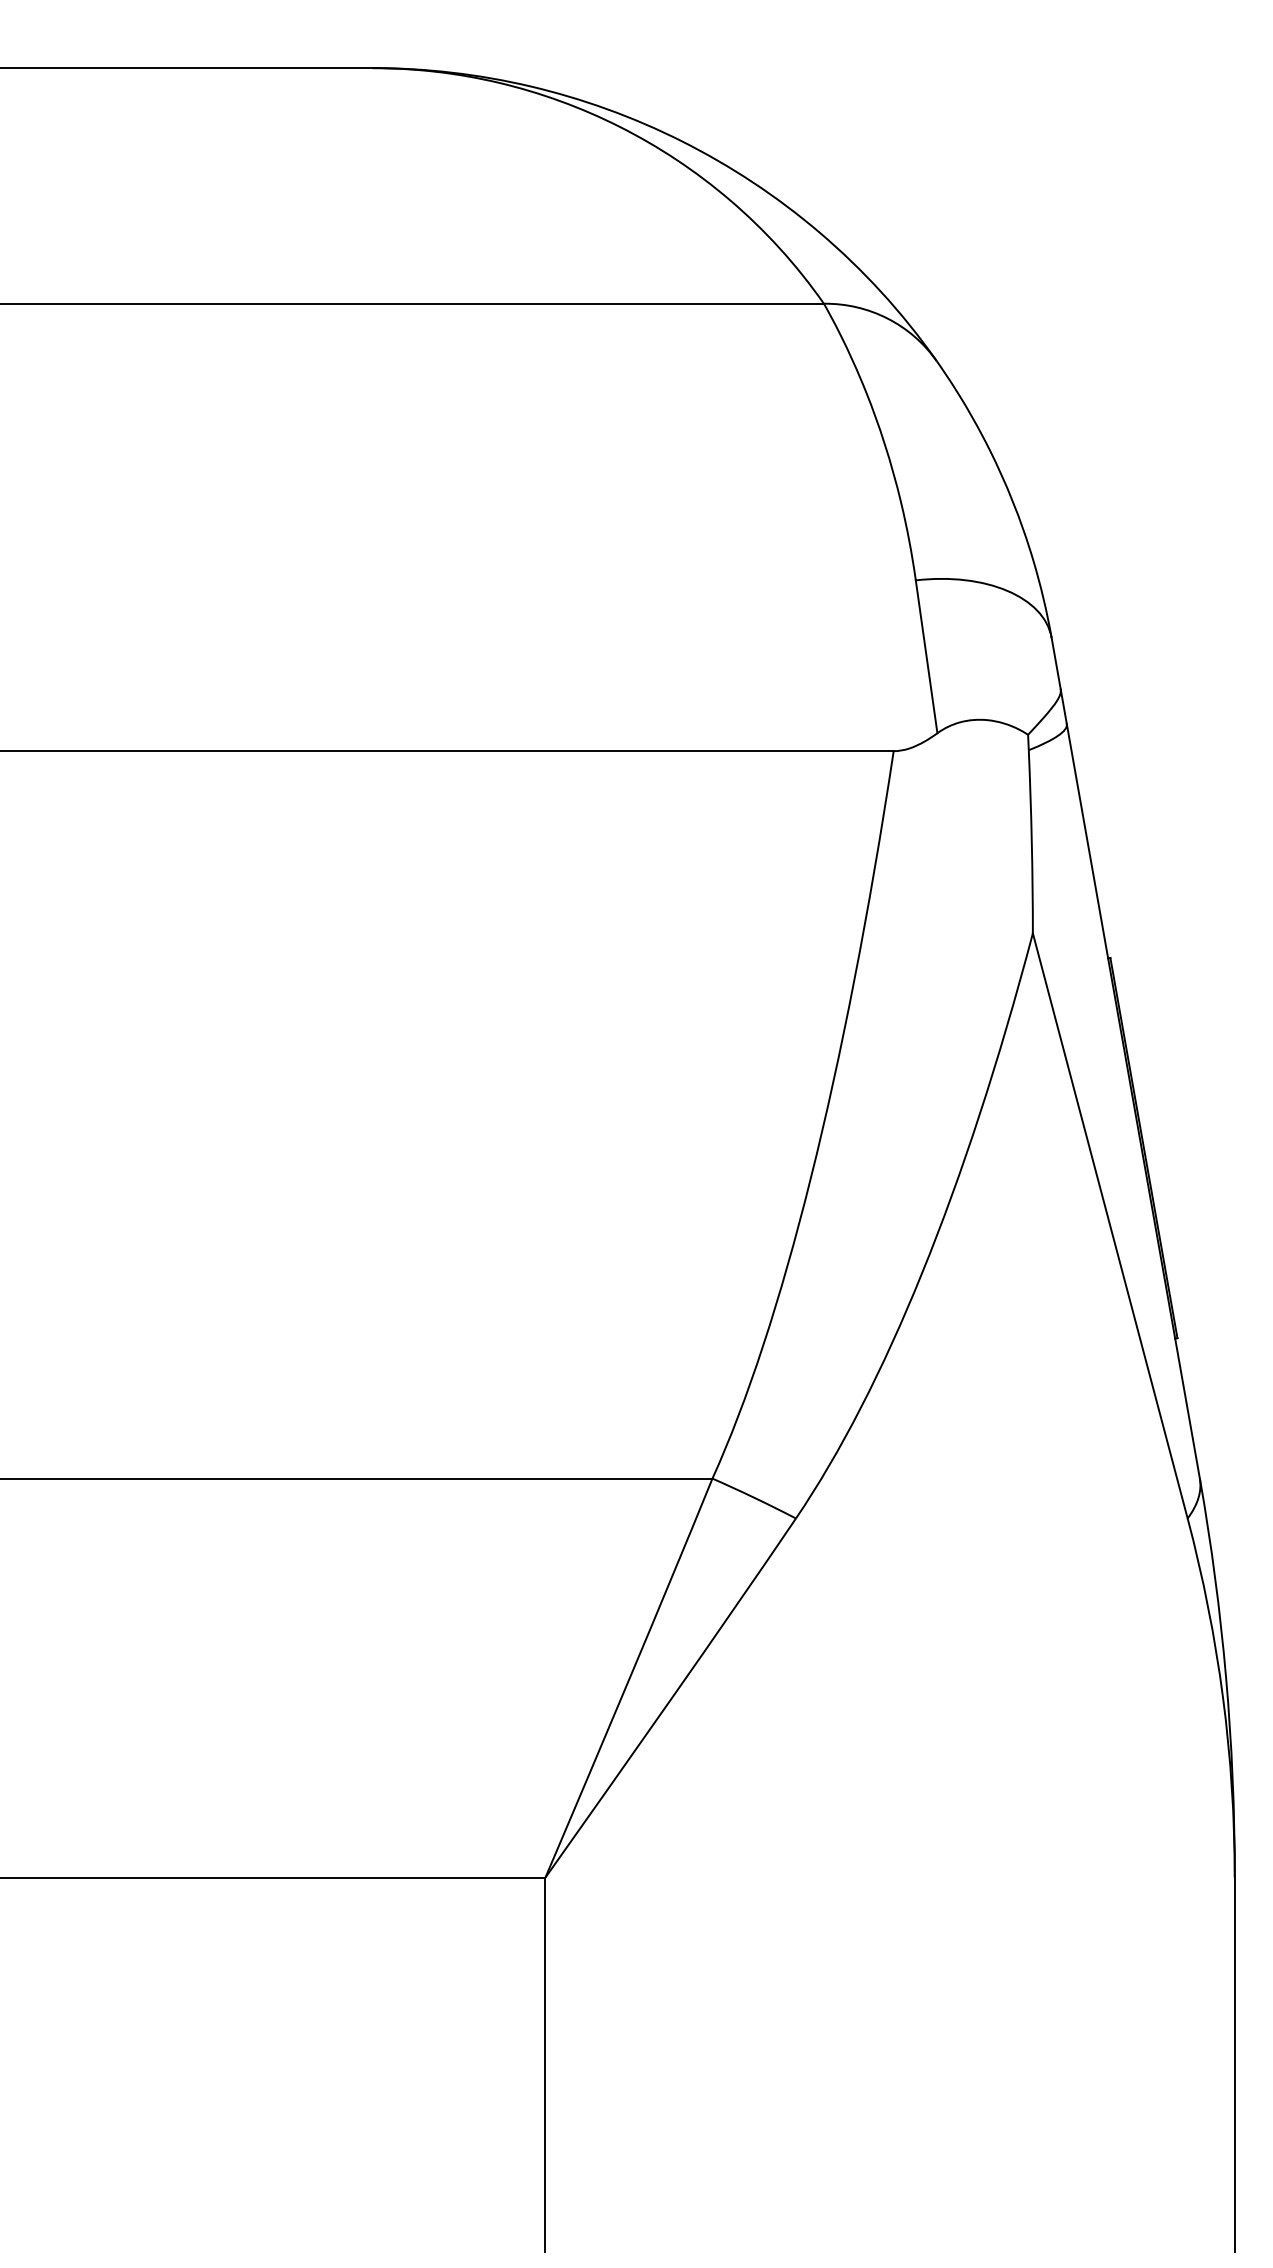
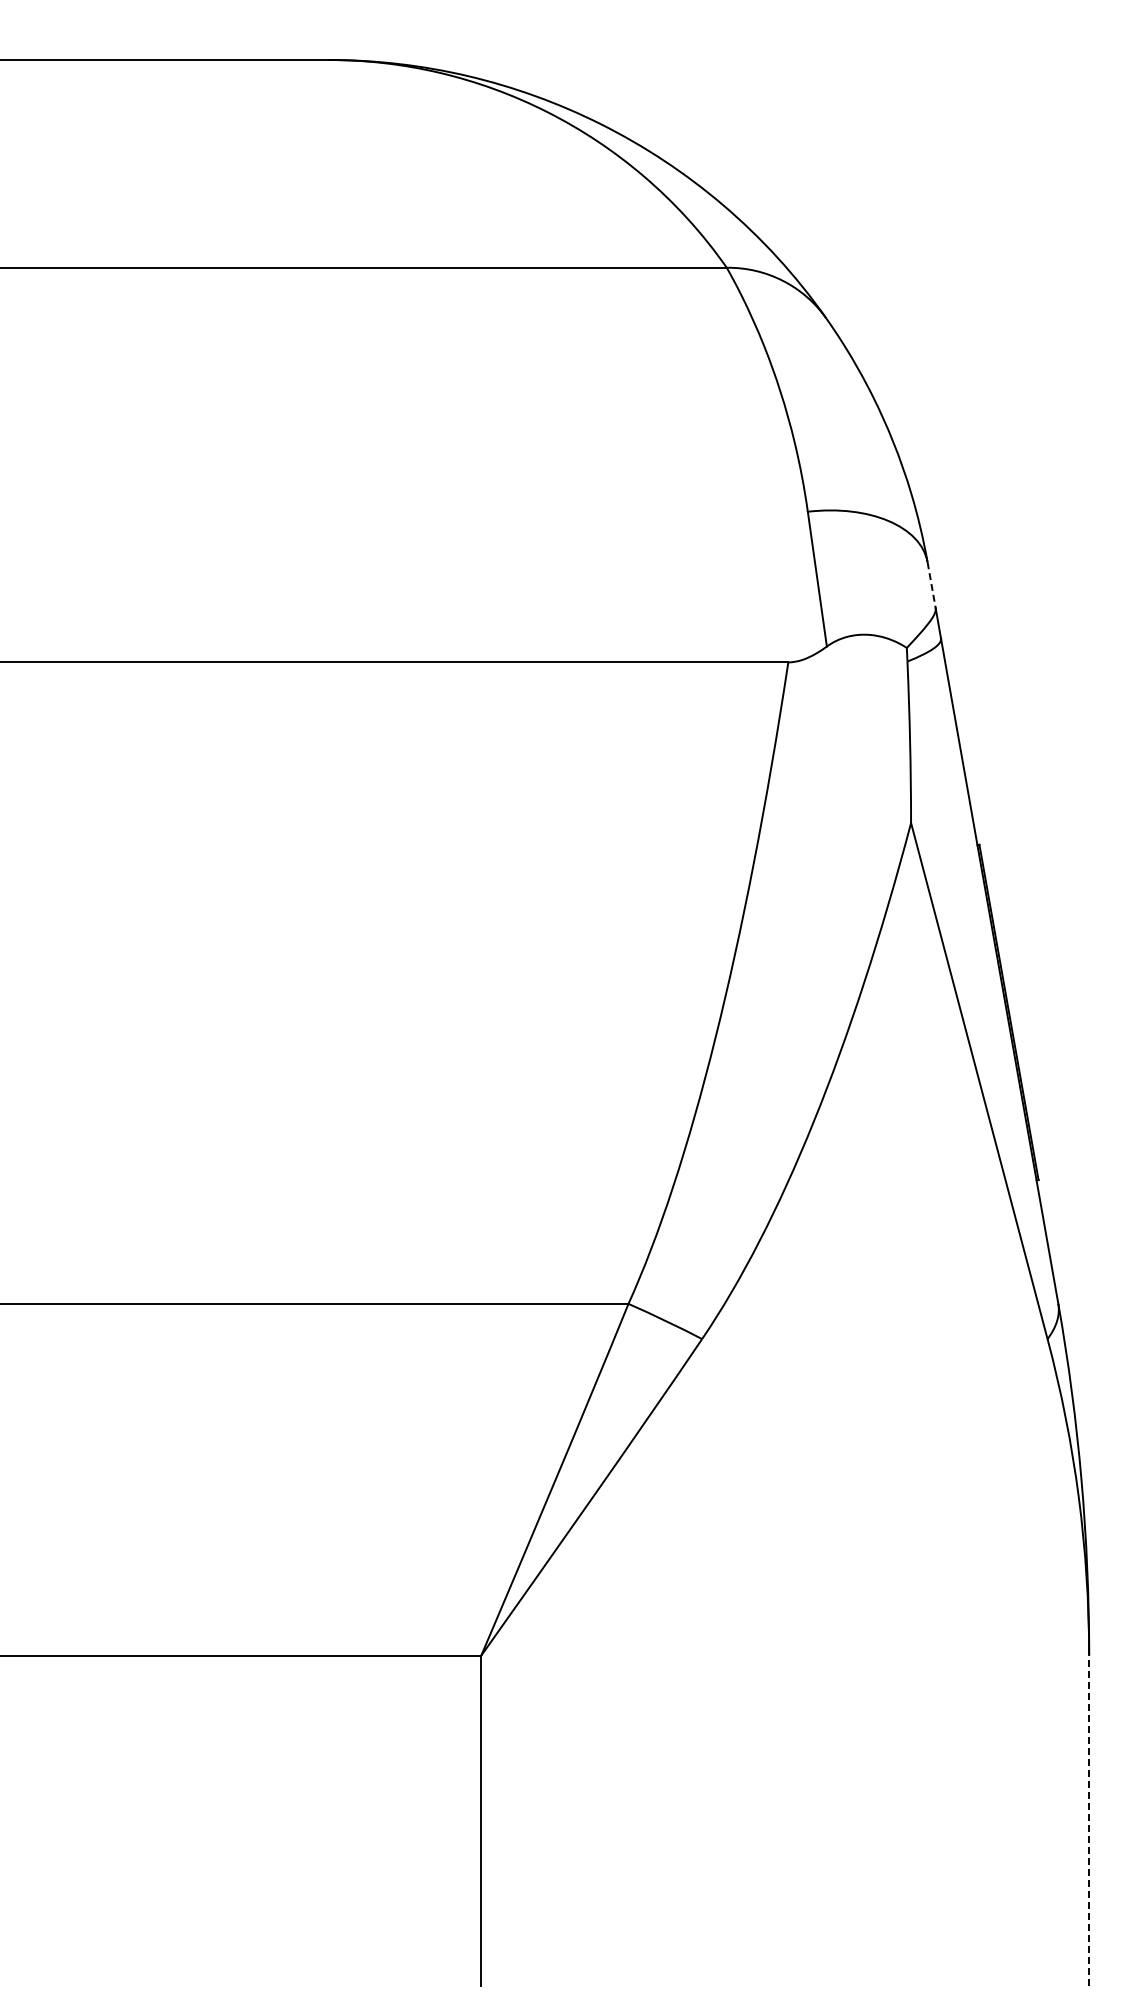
line: (1056, 663) -> (931, 585), solid -> dashed
line: (1235, 2064) -> (1089, 1820), solid -> dashed

